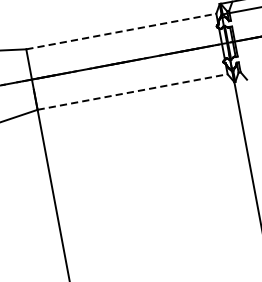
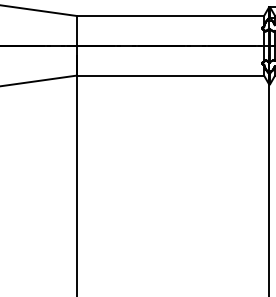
line: (121, 31) -> (170, 15), dashed -> solid
line: (132, 91) -> (170, 75), dashed -> solid

